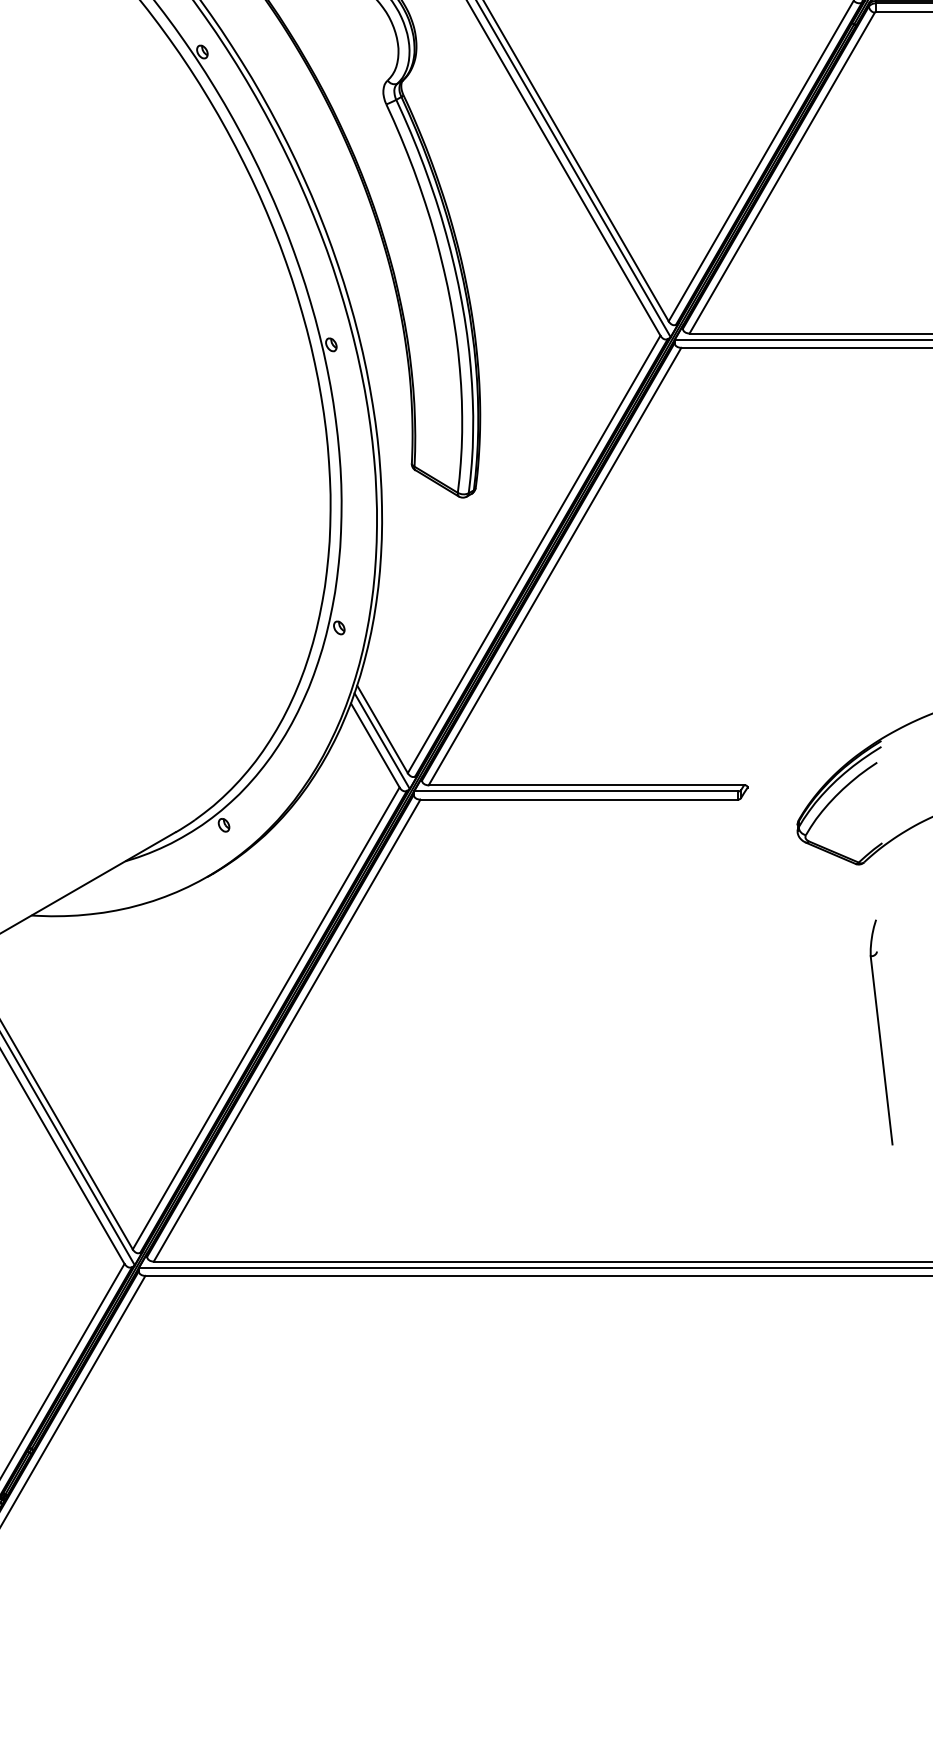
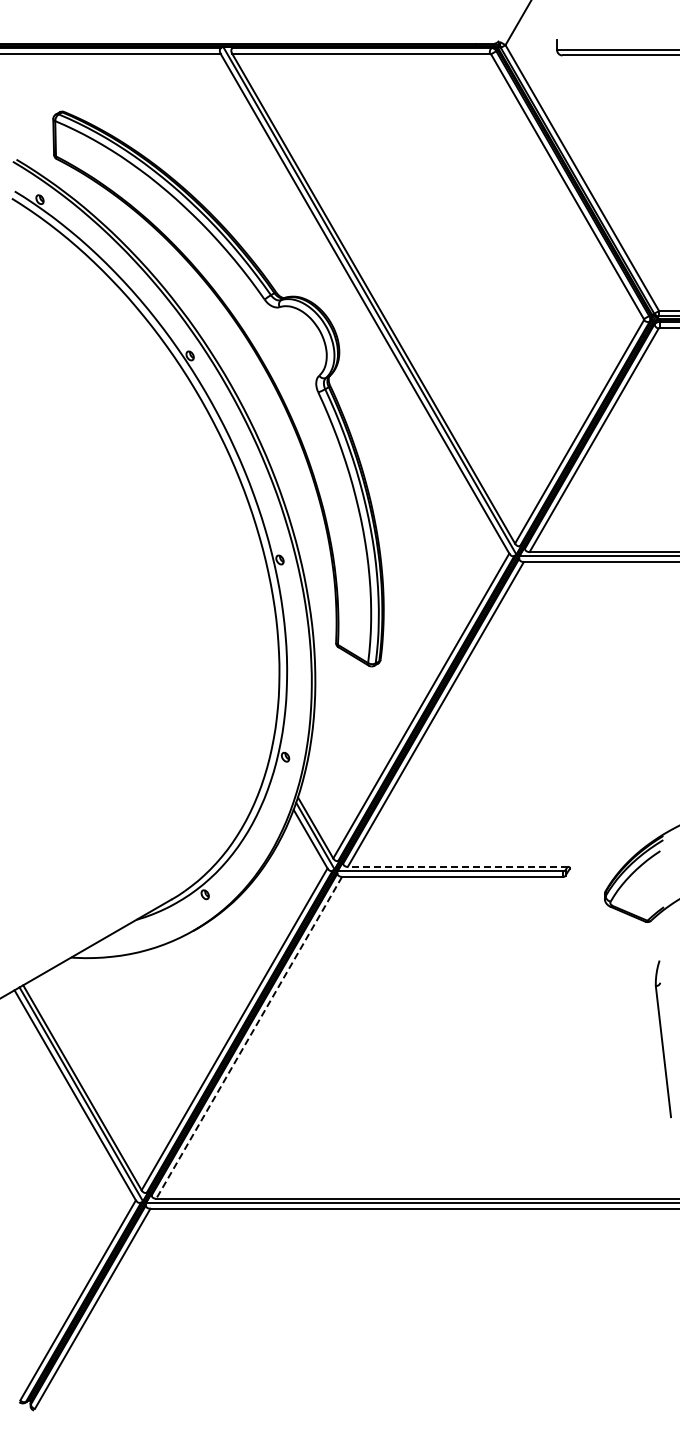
line: (586, 784) -> (457, 866), solid -> dashed
line: (287, 1030) -> (249, 1037), solid -> dashed

